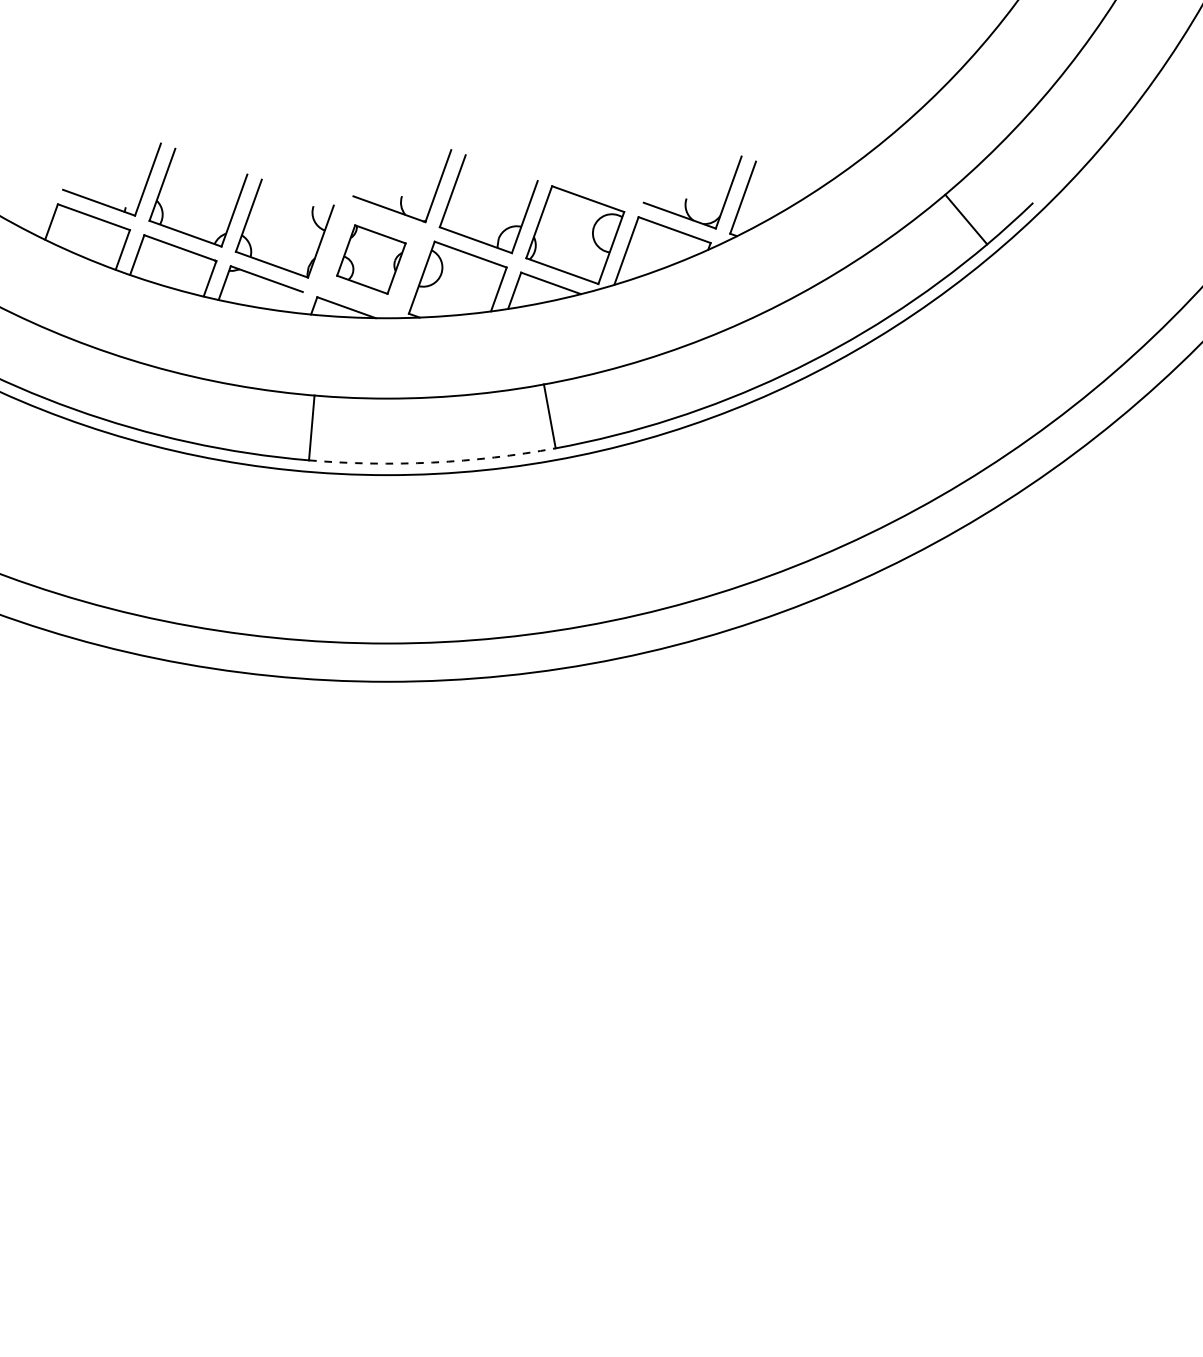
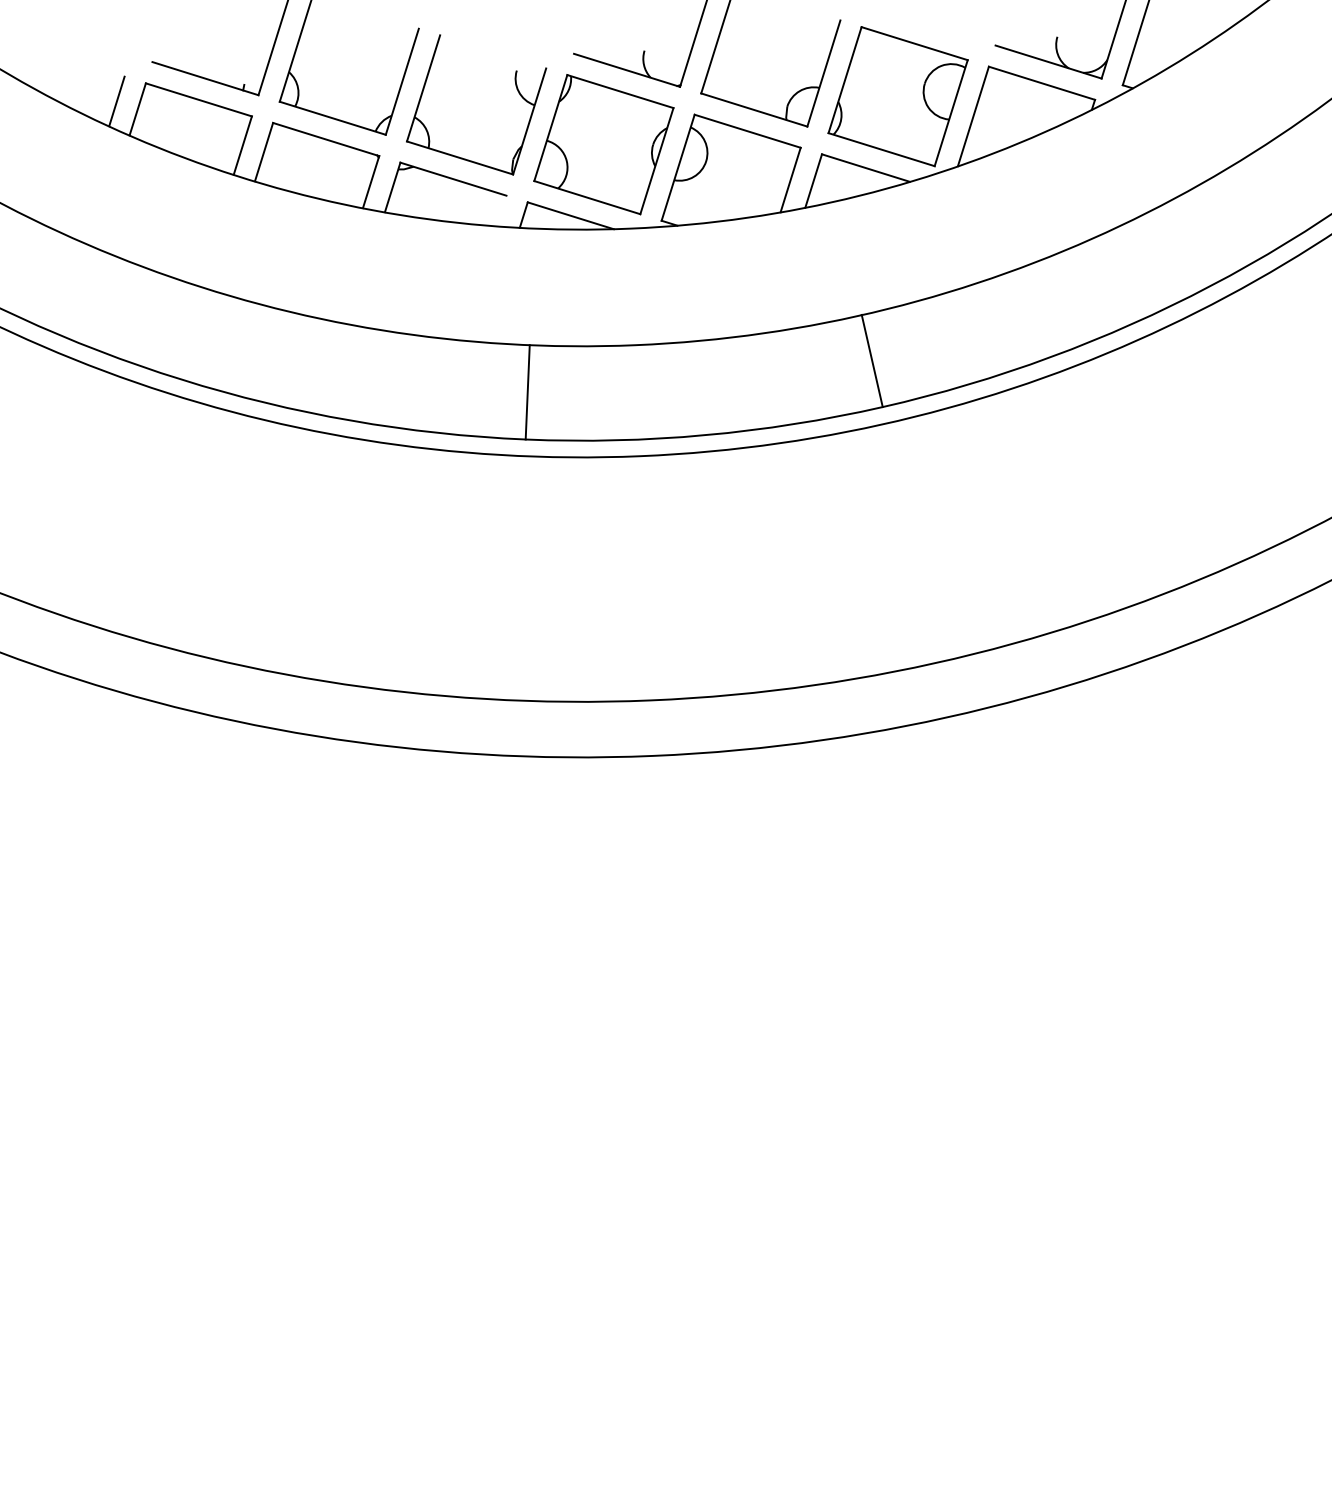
line: (37, 215) -> (116, 100), added
part: (371, 259) -> (604, 144), size x1.43
arc: (432, 462) -> (704, 435), dashed -> solid

